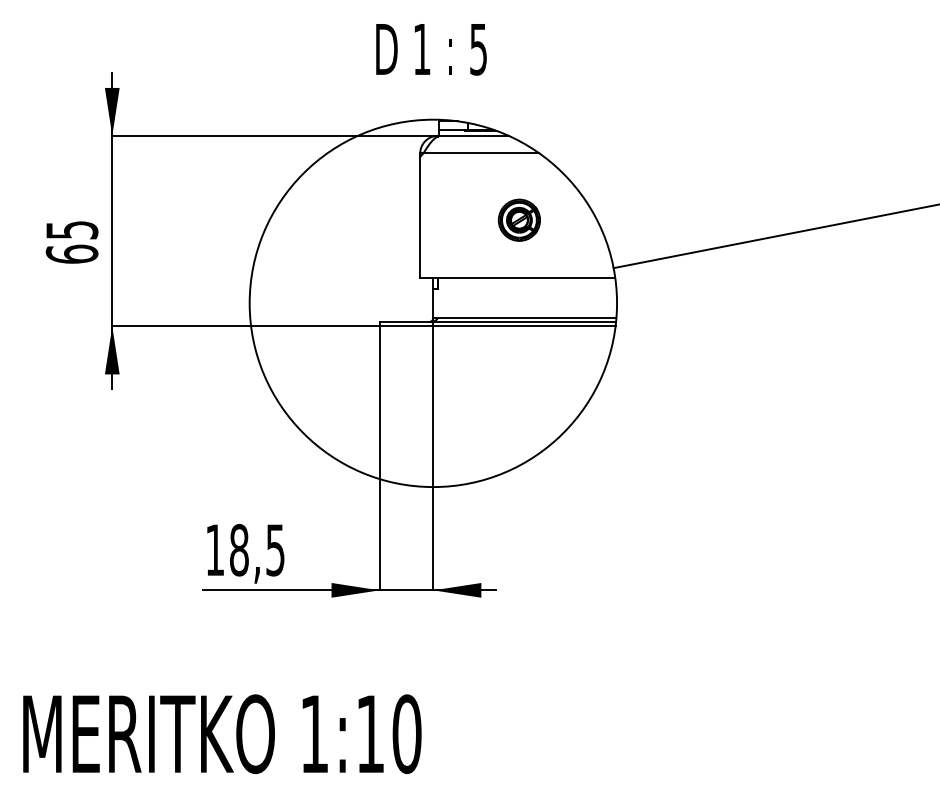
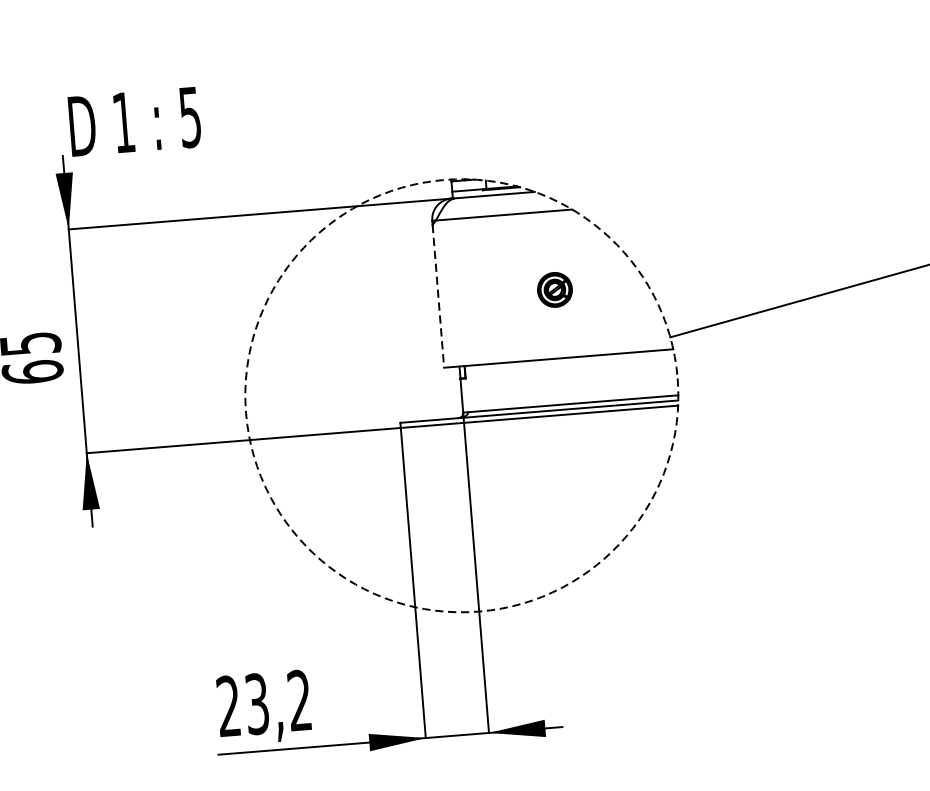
text: (431, 49) -> (134, 121), moved
line: (420, 217) -> (438, 296), solid -> dashed
part: (518, 219) -> (553, 289), size x0.7
circle: (433, 303) -> (462, 395), solid -> dashed
text: (245, 549) -> (264, 702), 18,5 -> 23,2

